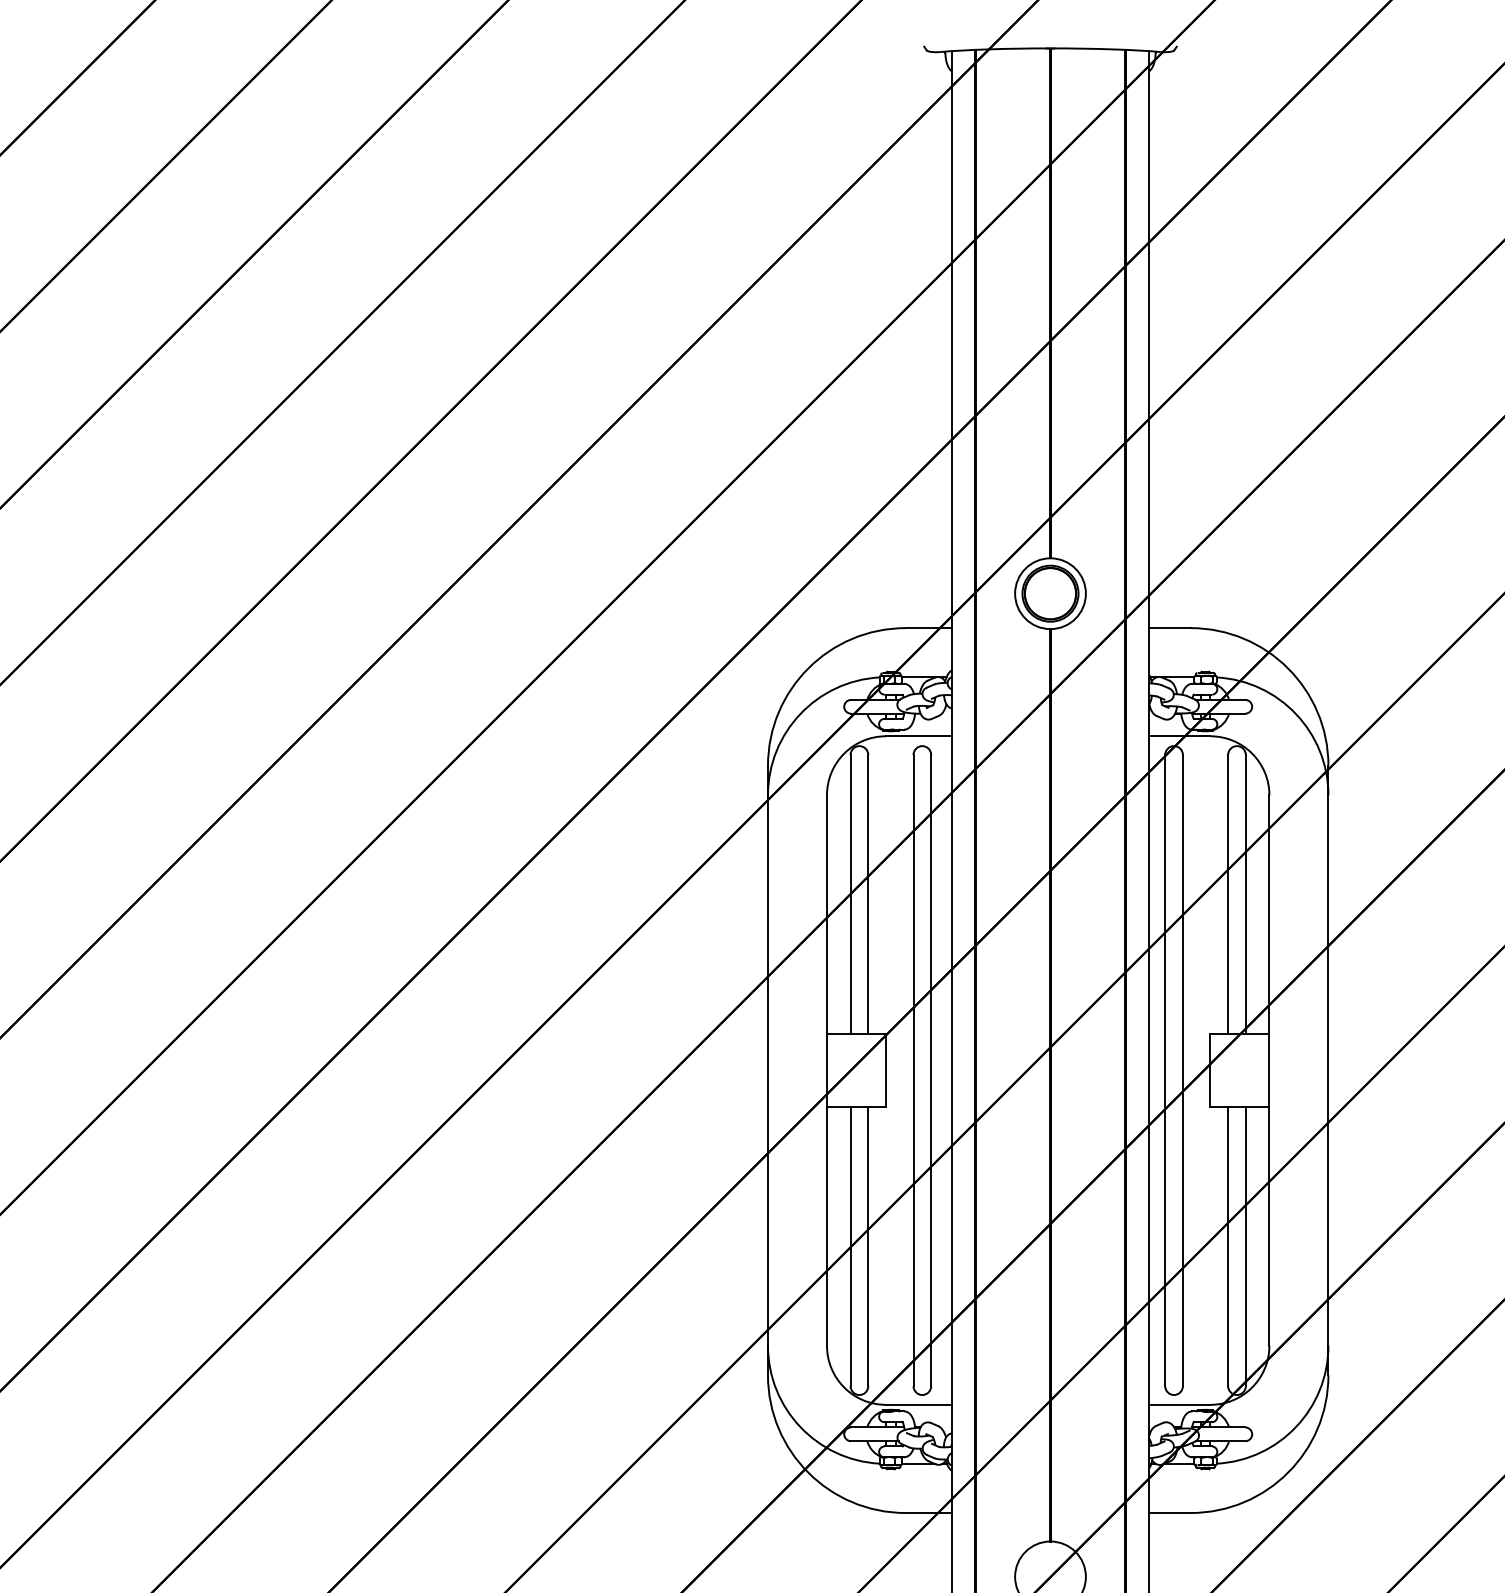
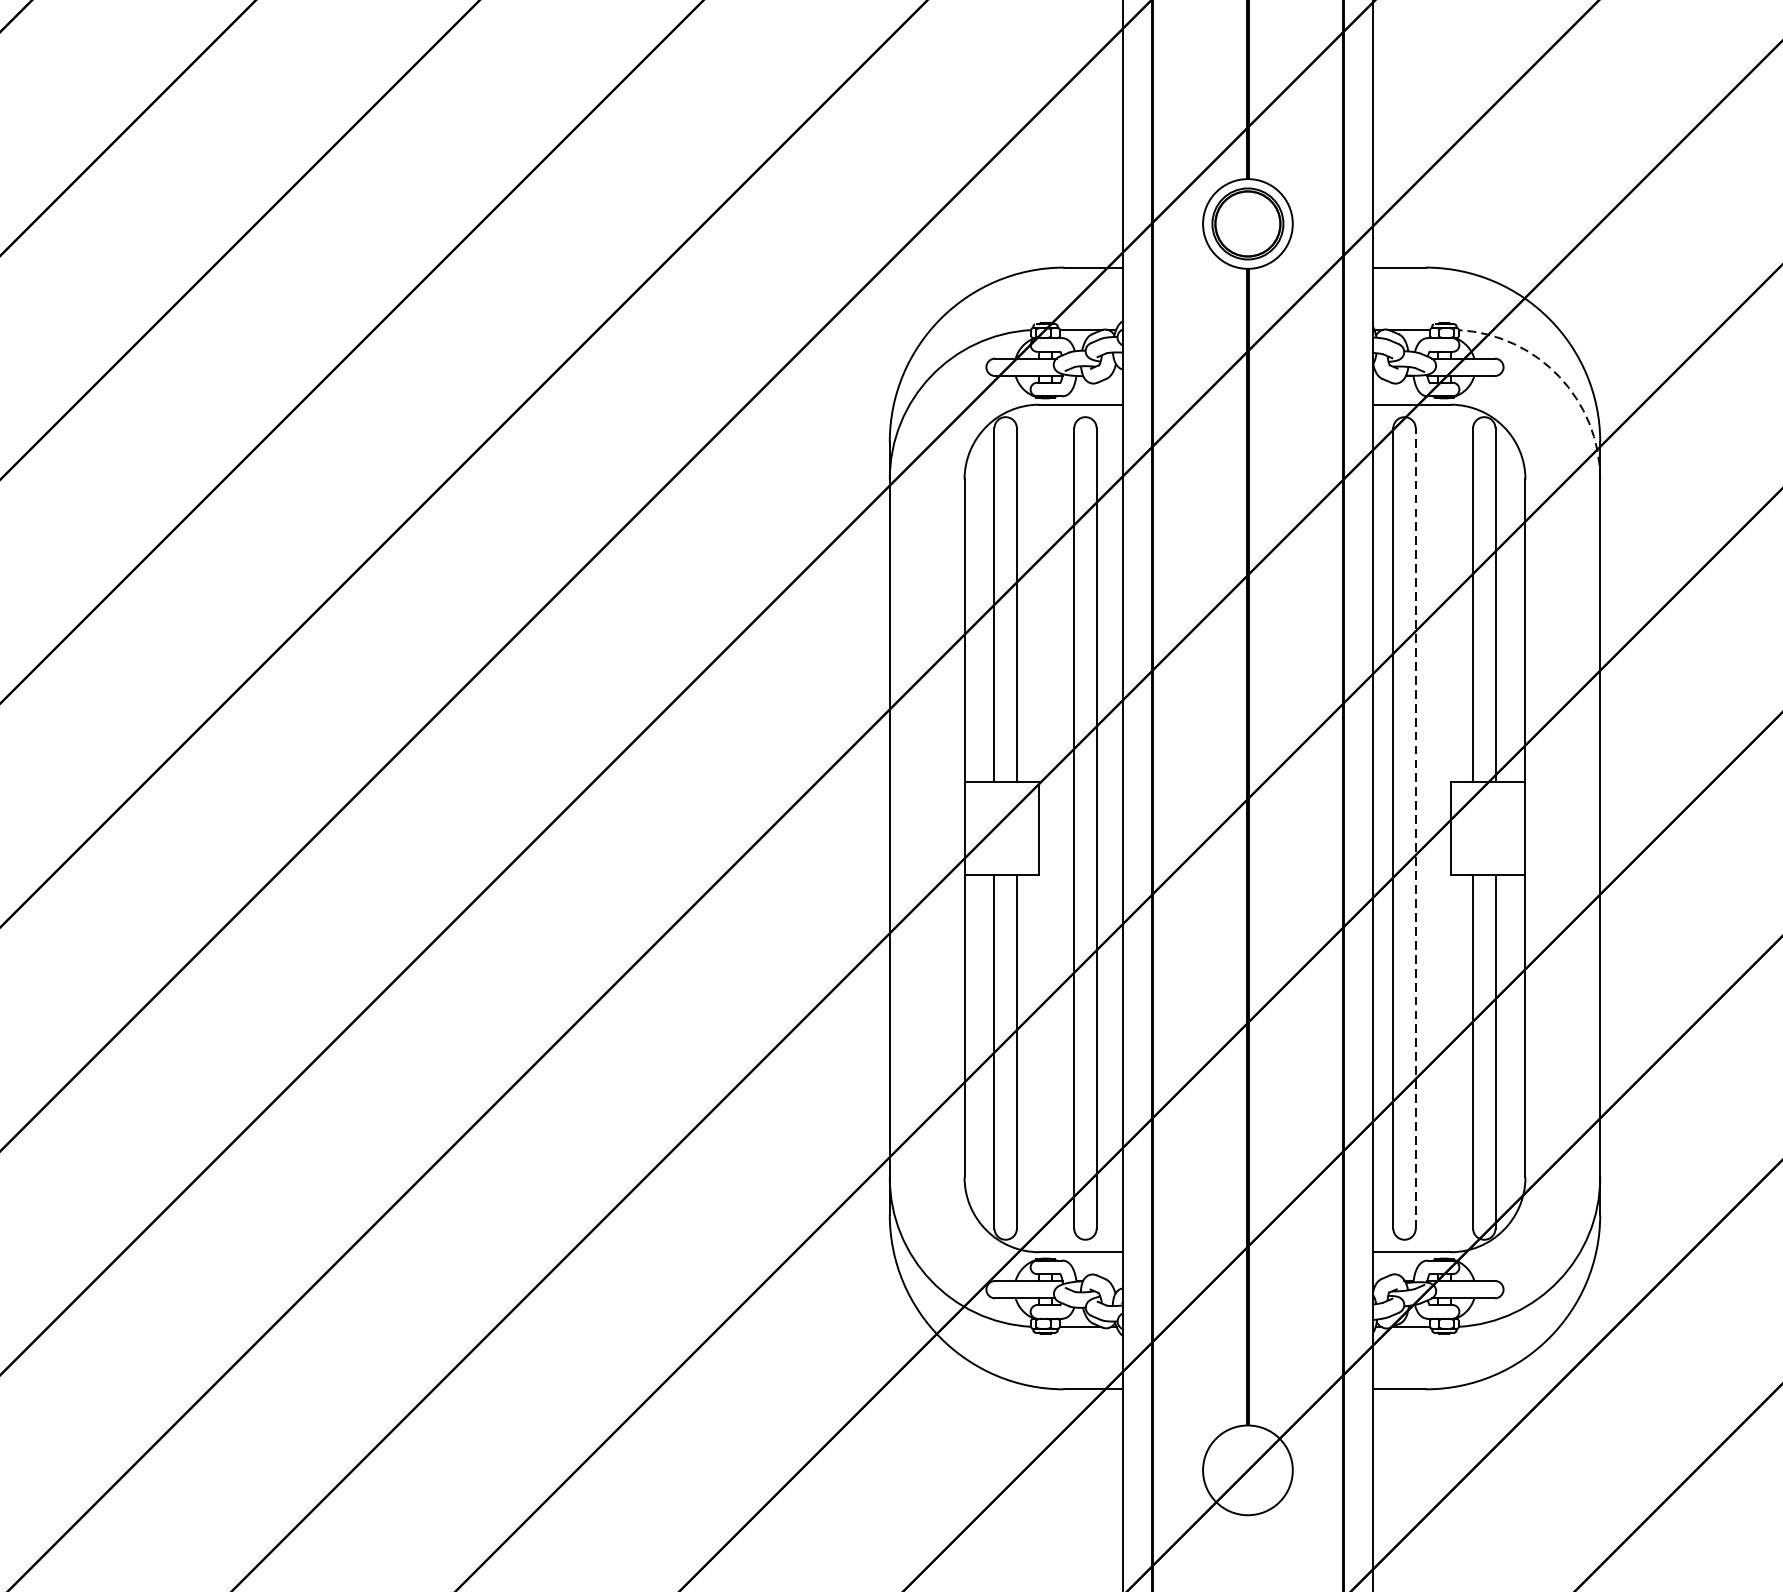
arc: (1296, 714) -> (1559, 377), solid -> dashed
line: (1182, 1070) -> (1415, 828), solid -> dashed

